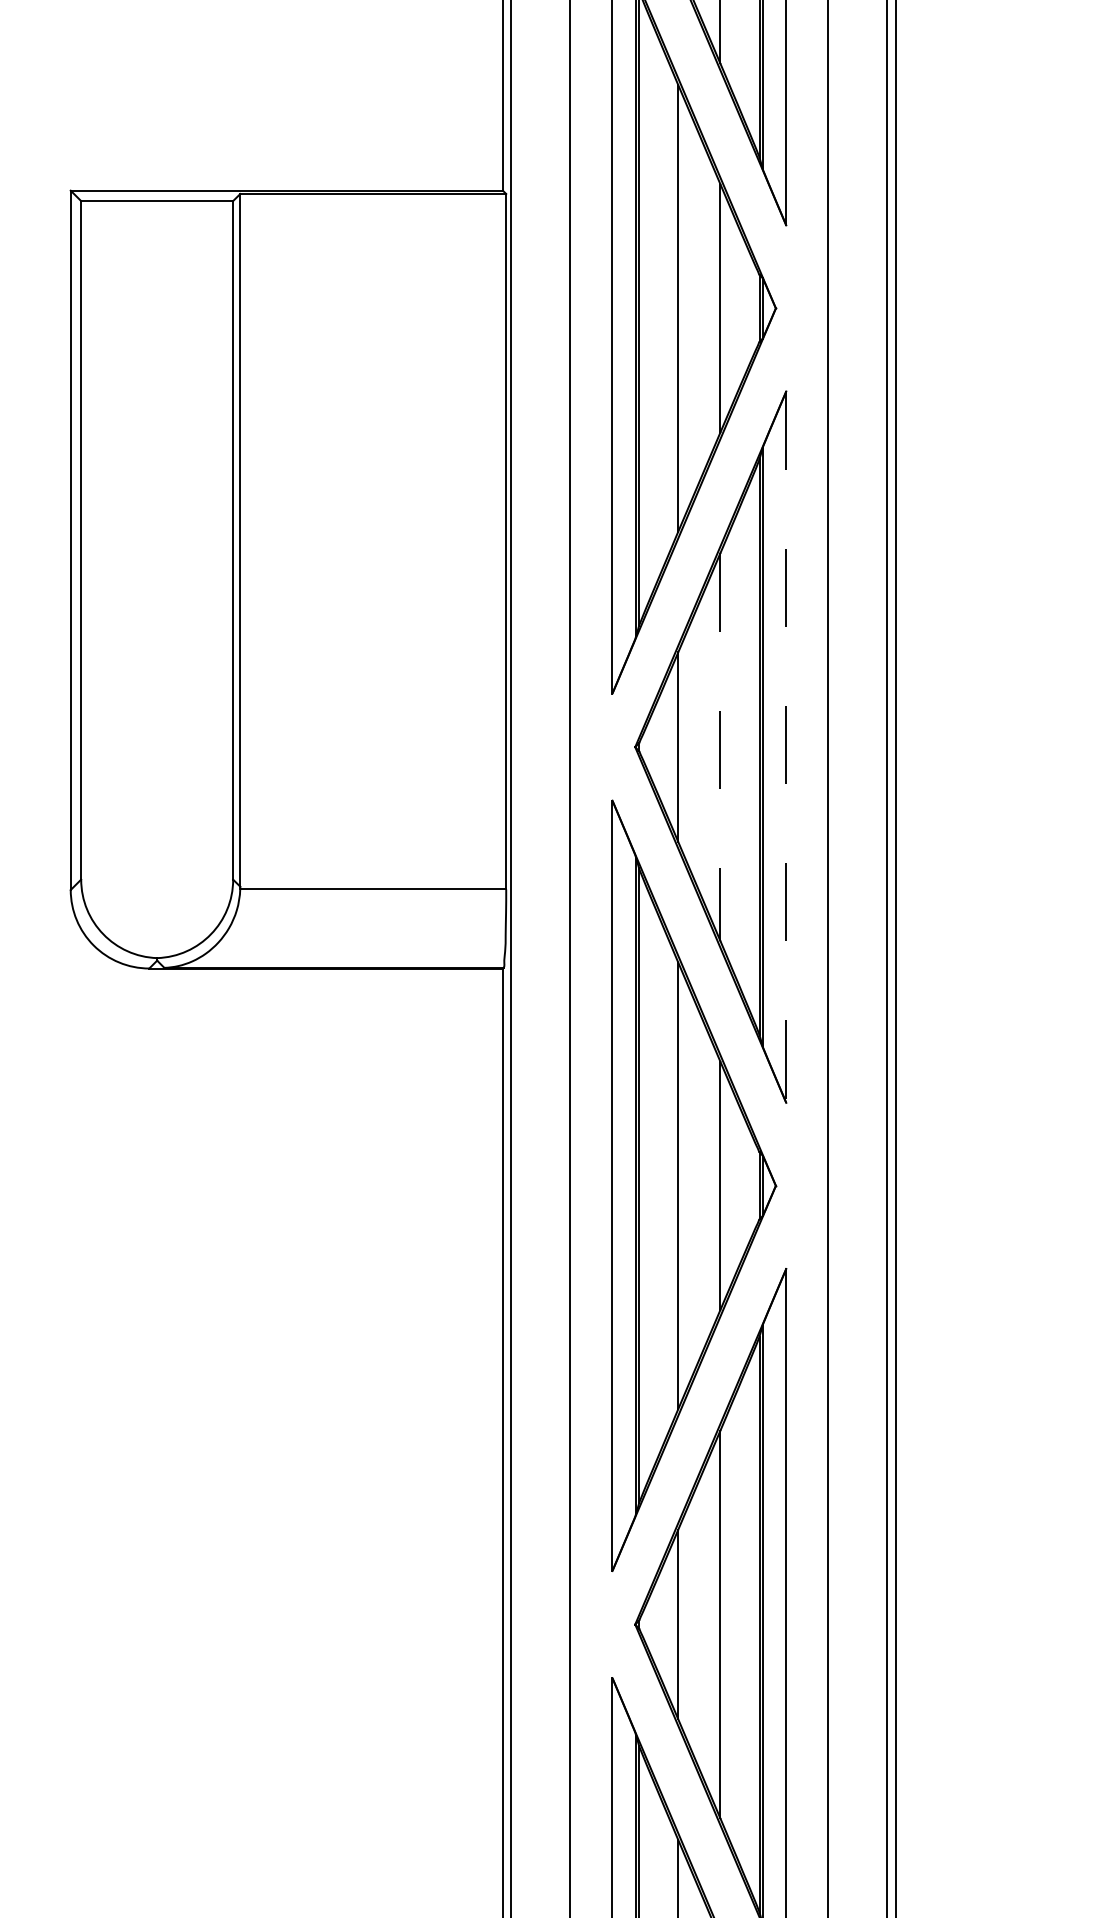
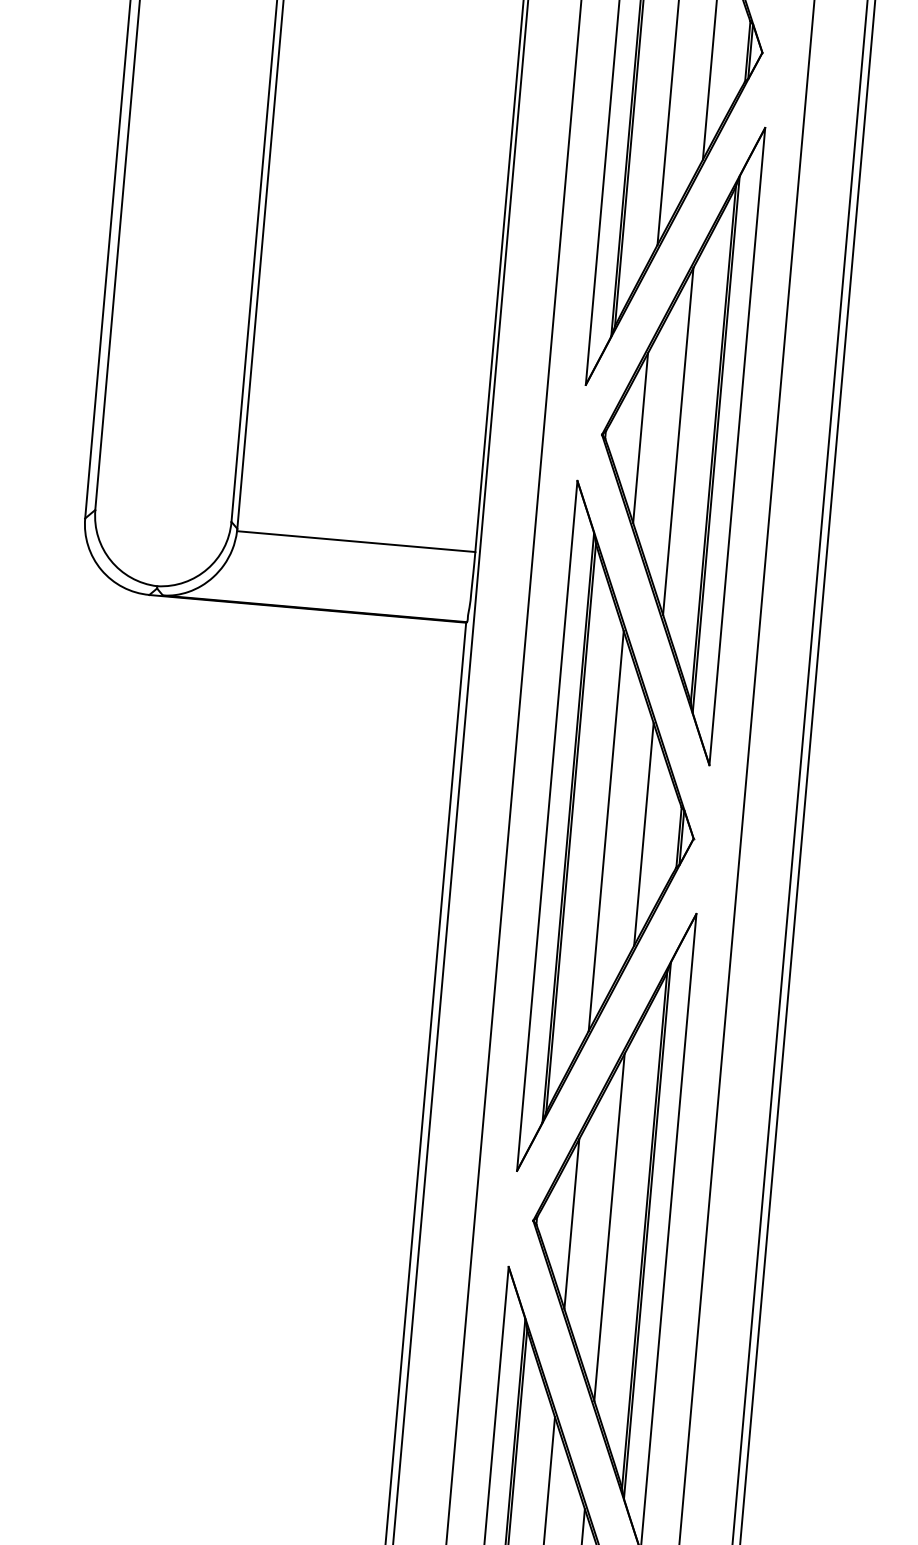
line: (720, 747) -> (678, 441), dashed -> solid
line: (786, 747) -> (737, 446), dashed -> solid

